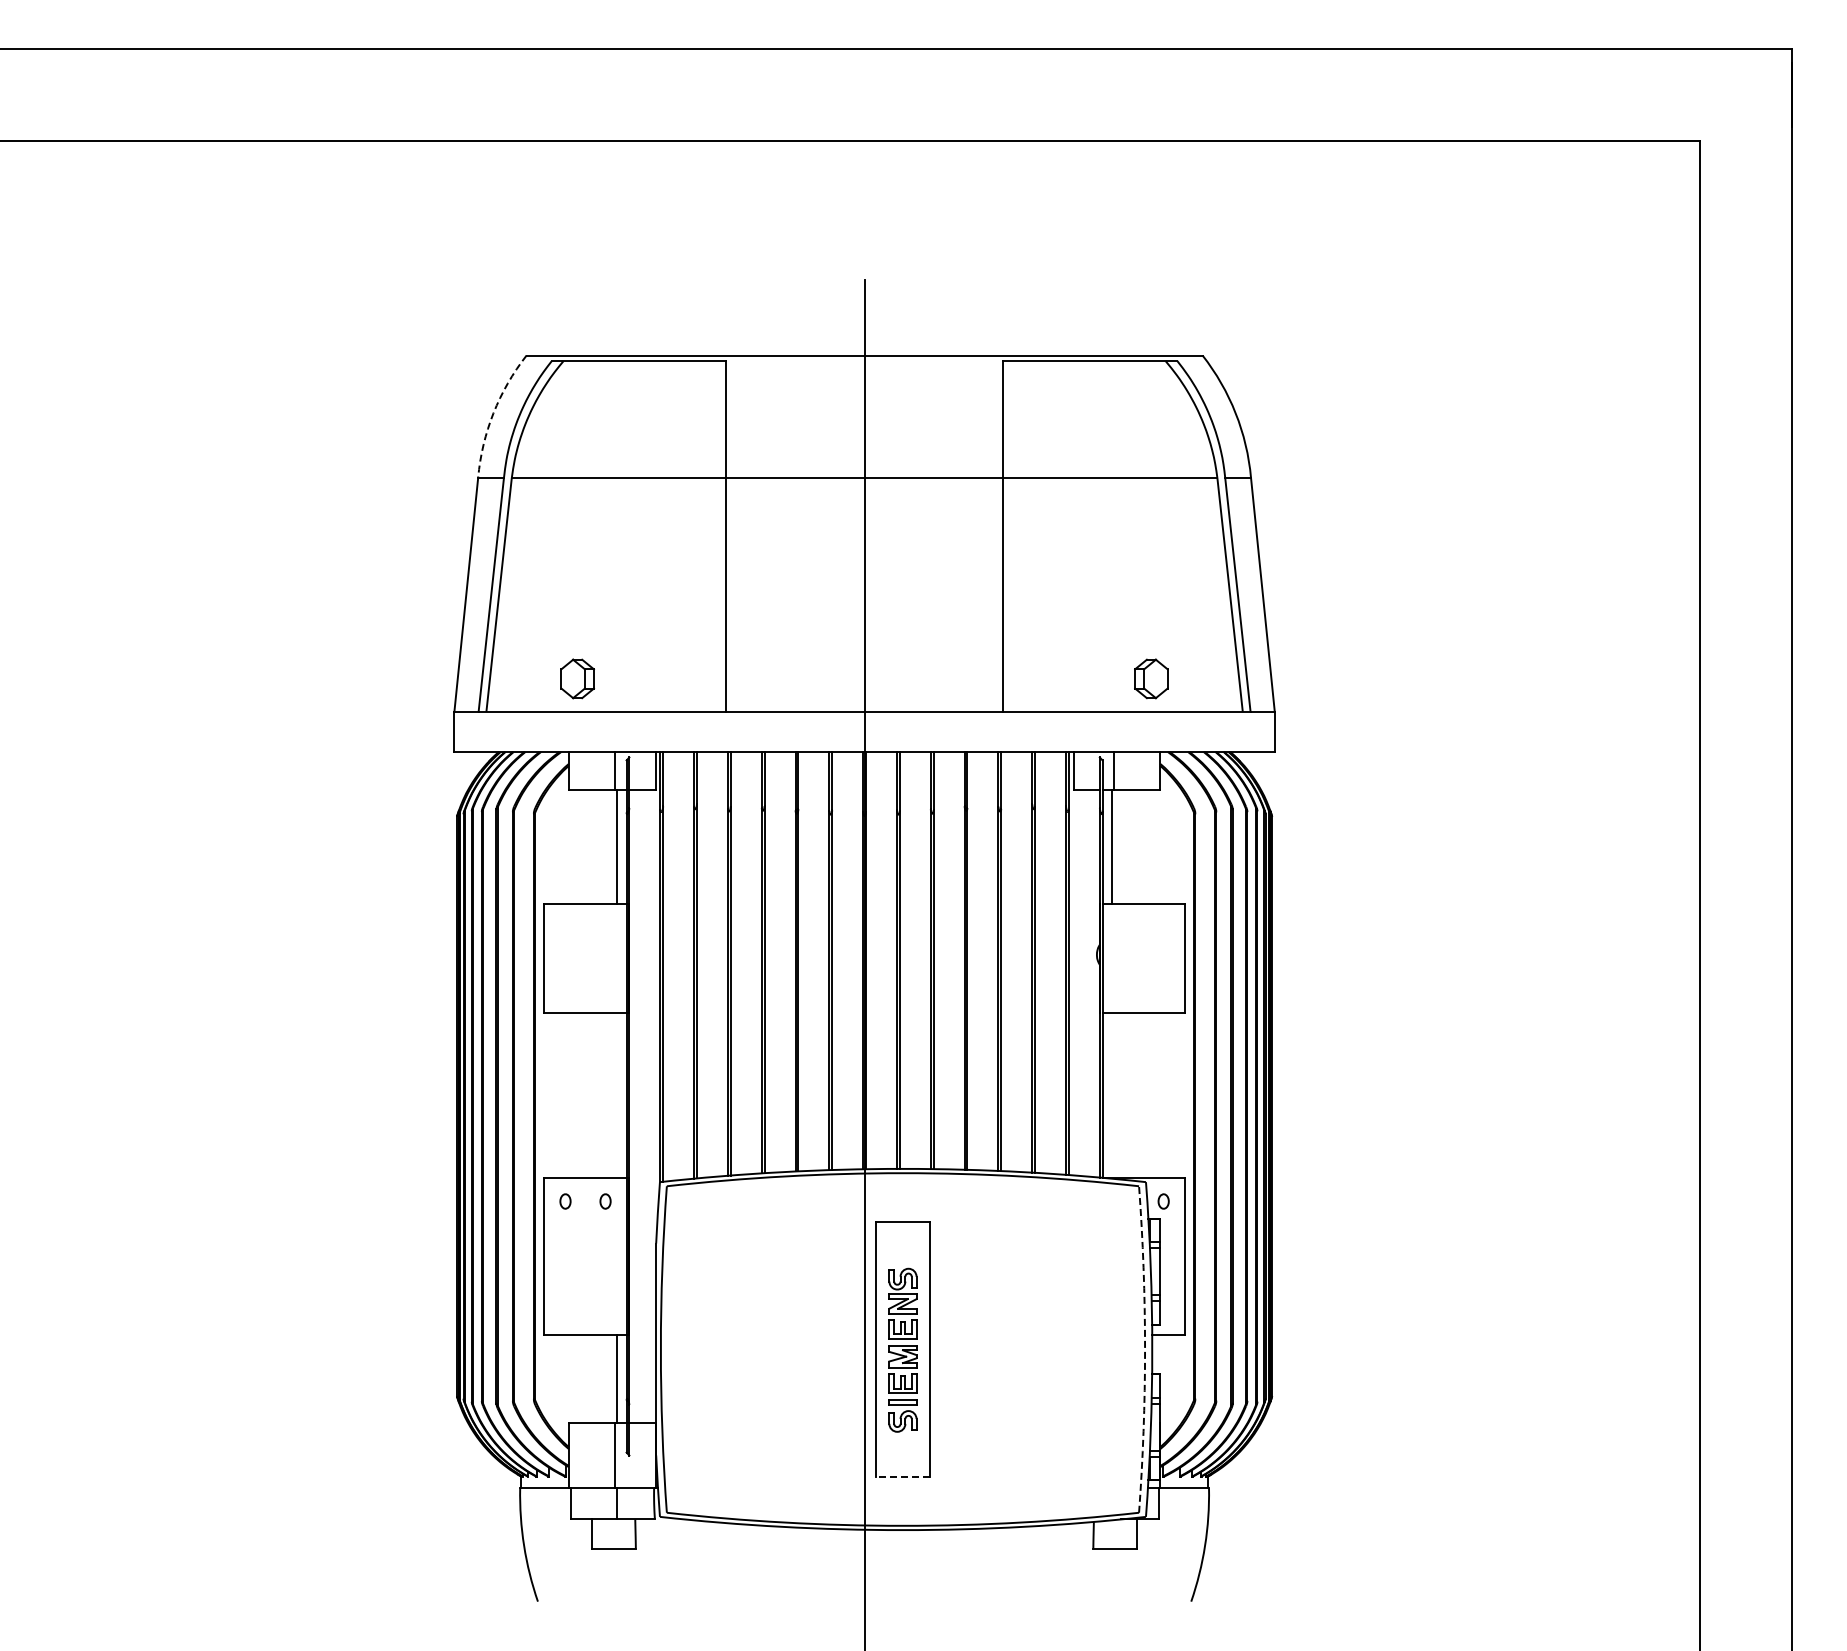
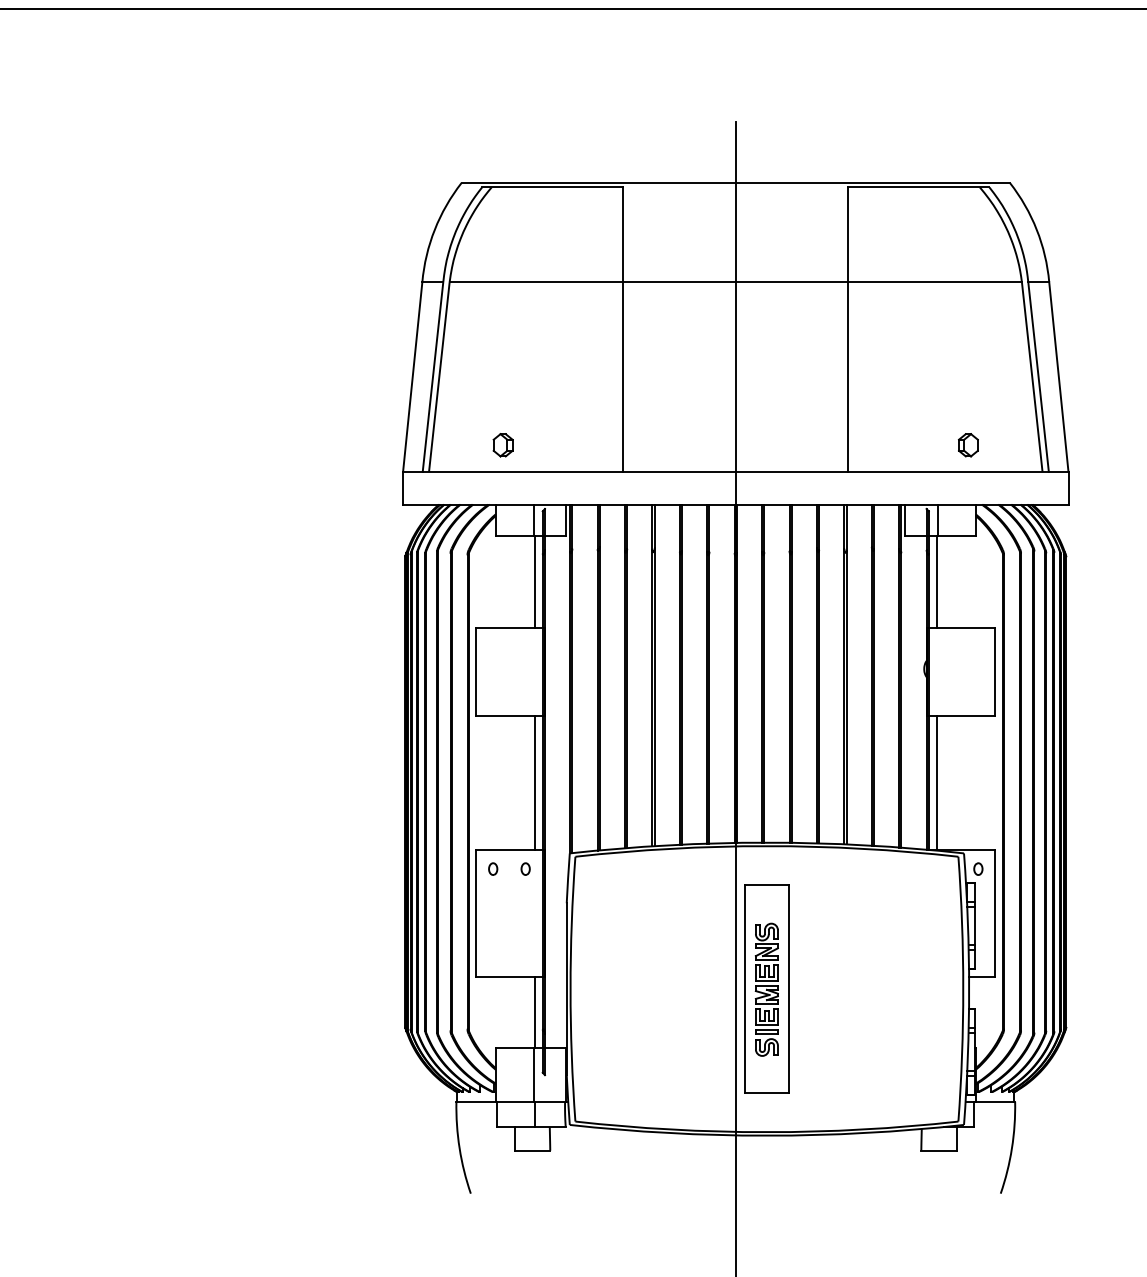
arc: (493, 413) -> (434, 229), dashed -> solid
part: (577, 678) -> (502, 444), size x0.71
part: (1151, 678) -> (968, 444), size x0.71
line: (616, 1095) -> (534, 783), added
line: (1112, 1095) -> (936, 783), added
arc: (1145, 1349) -> (963, 989), dashed -> solid
line: (902, 1477) -> (766, 1092), dashed -> solid

